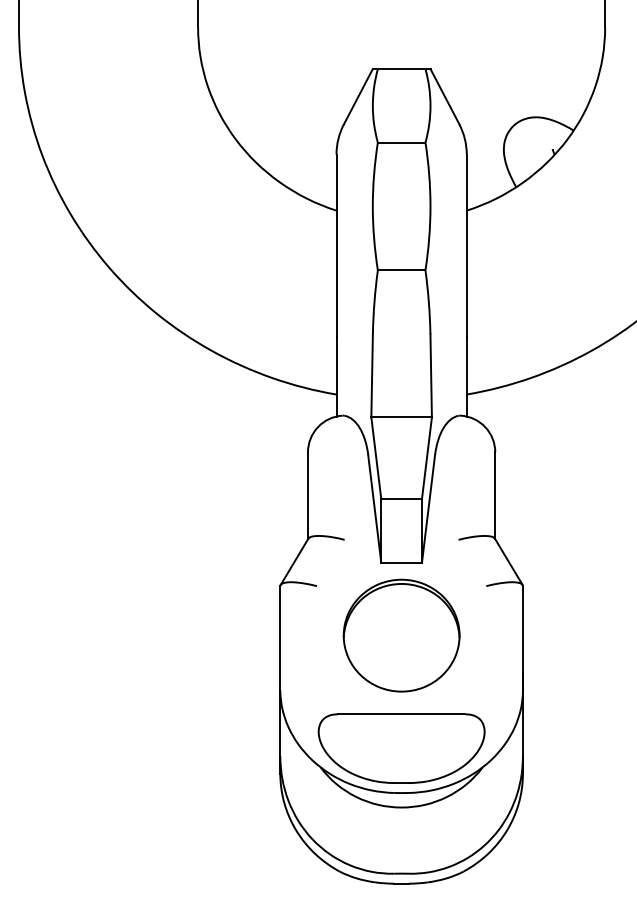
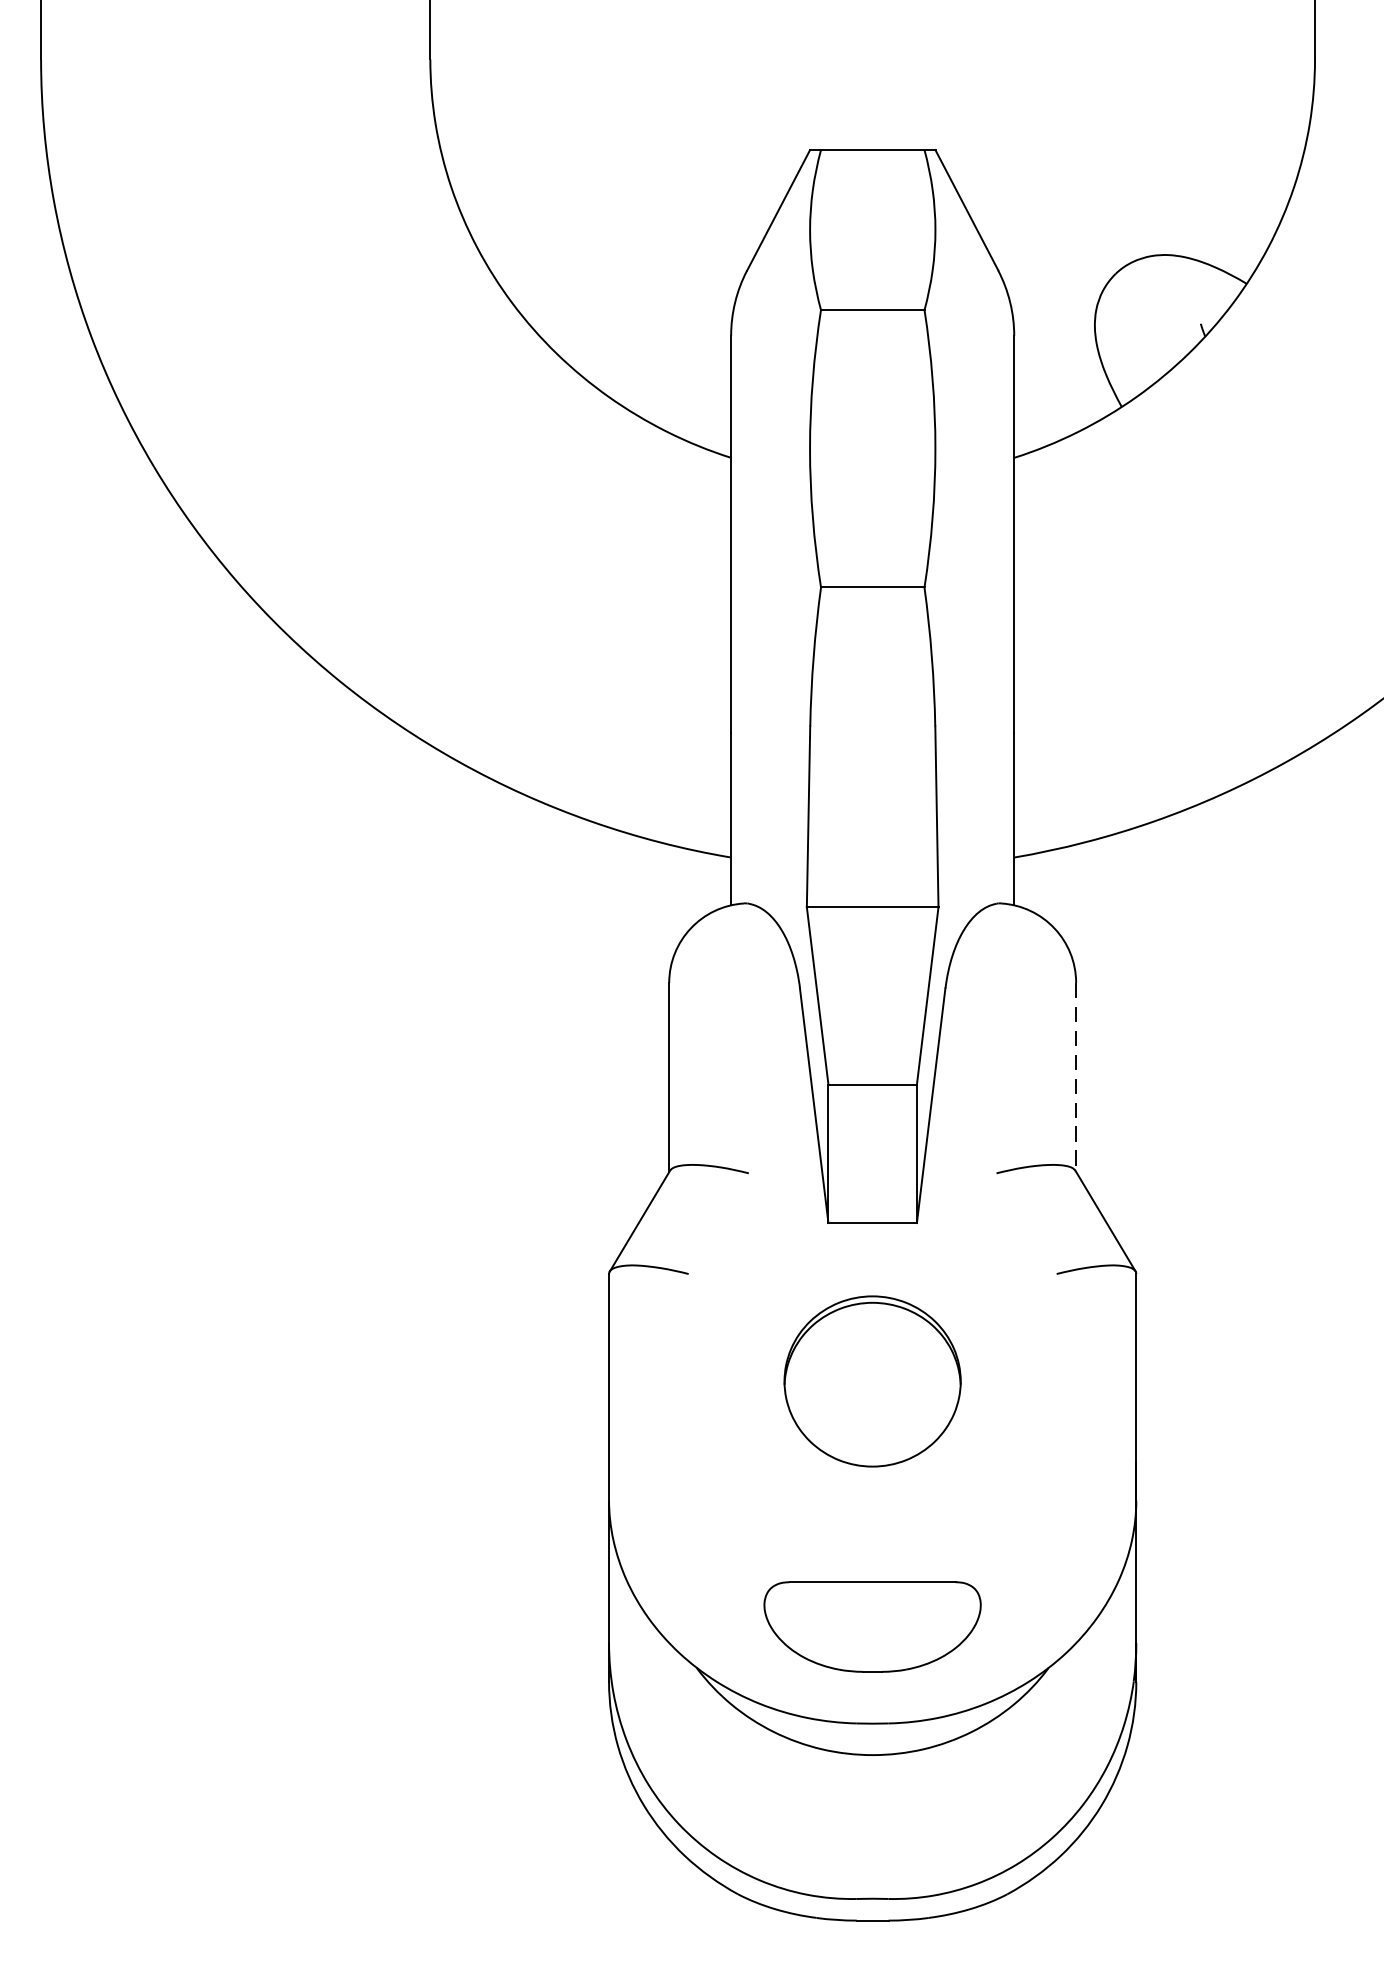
line: (495, 496) -> (1076, 1079), solid -> dashed
part: (401, 635) -> (872, 1381), size x0.7
part: (401, 748) -> (872, 1626), size x0.6

